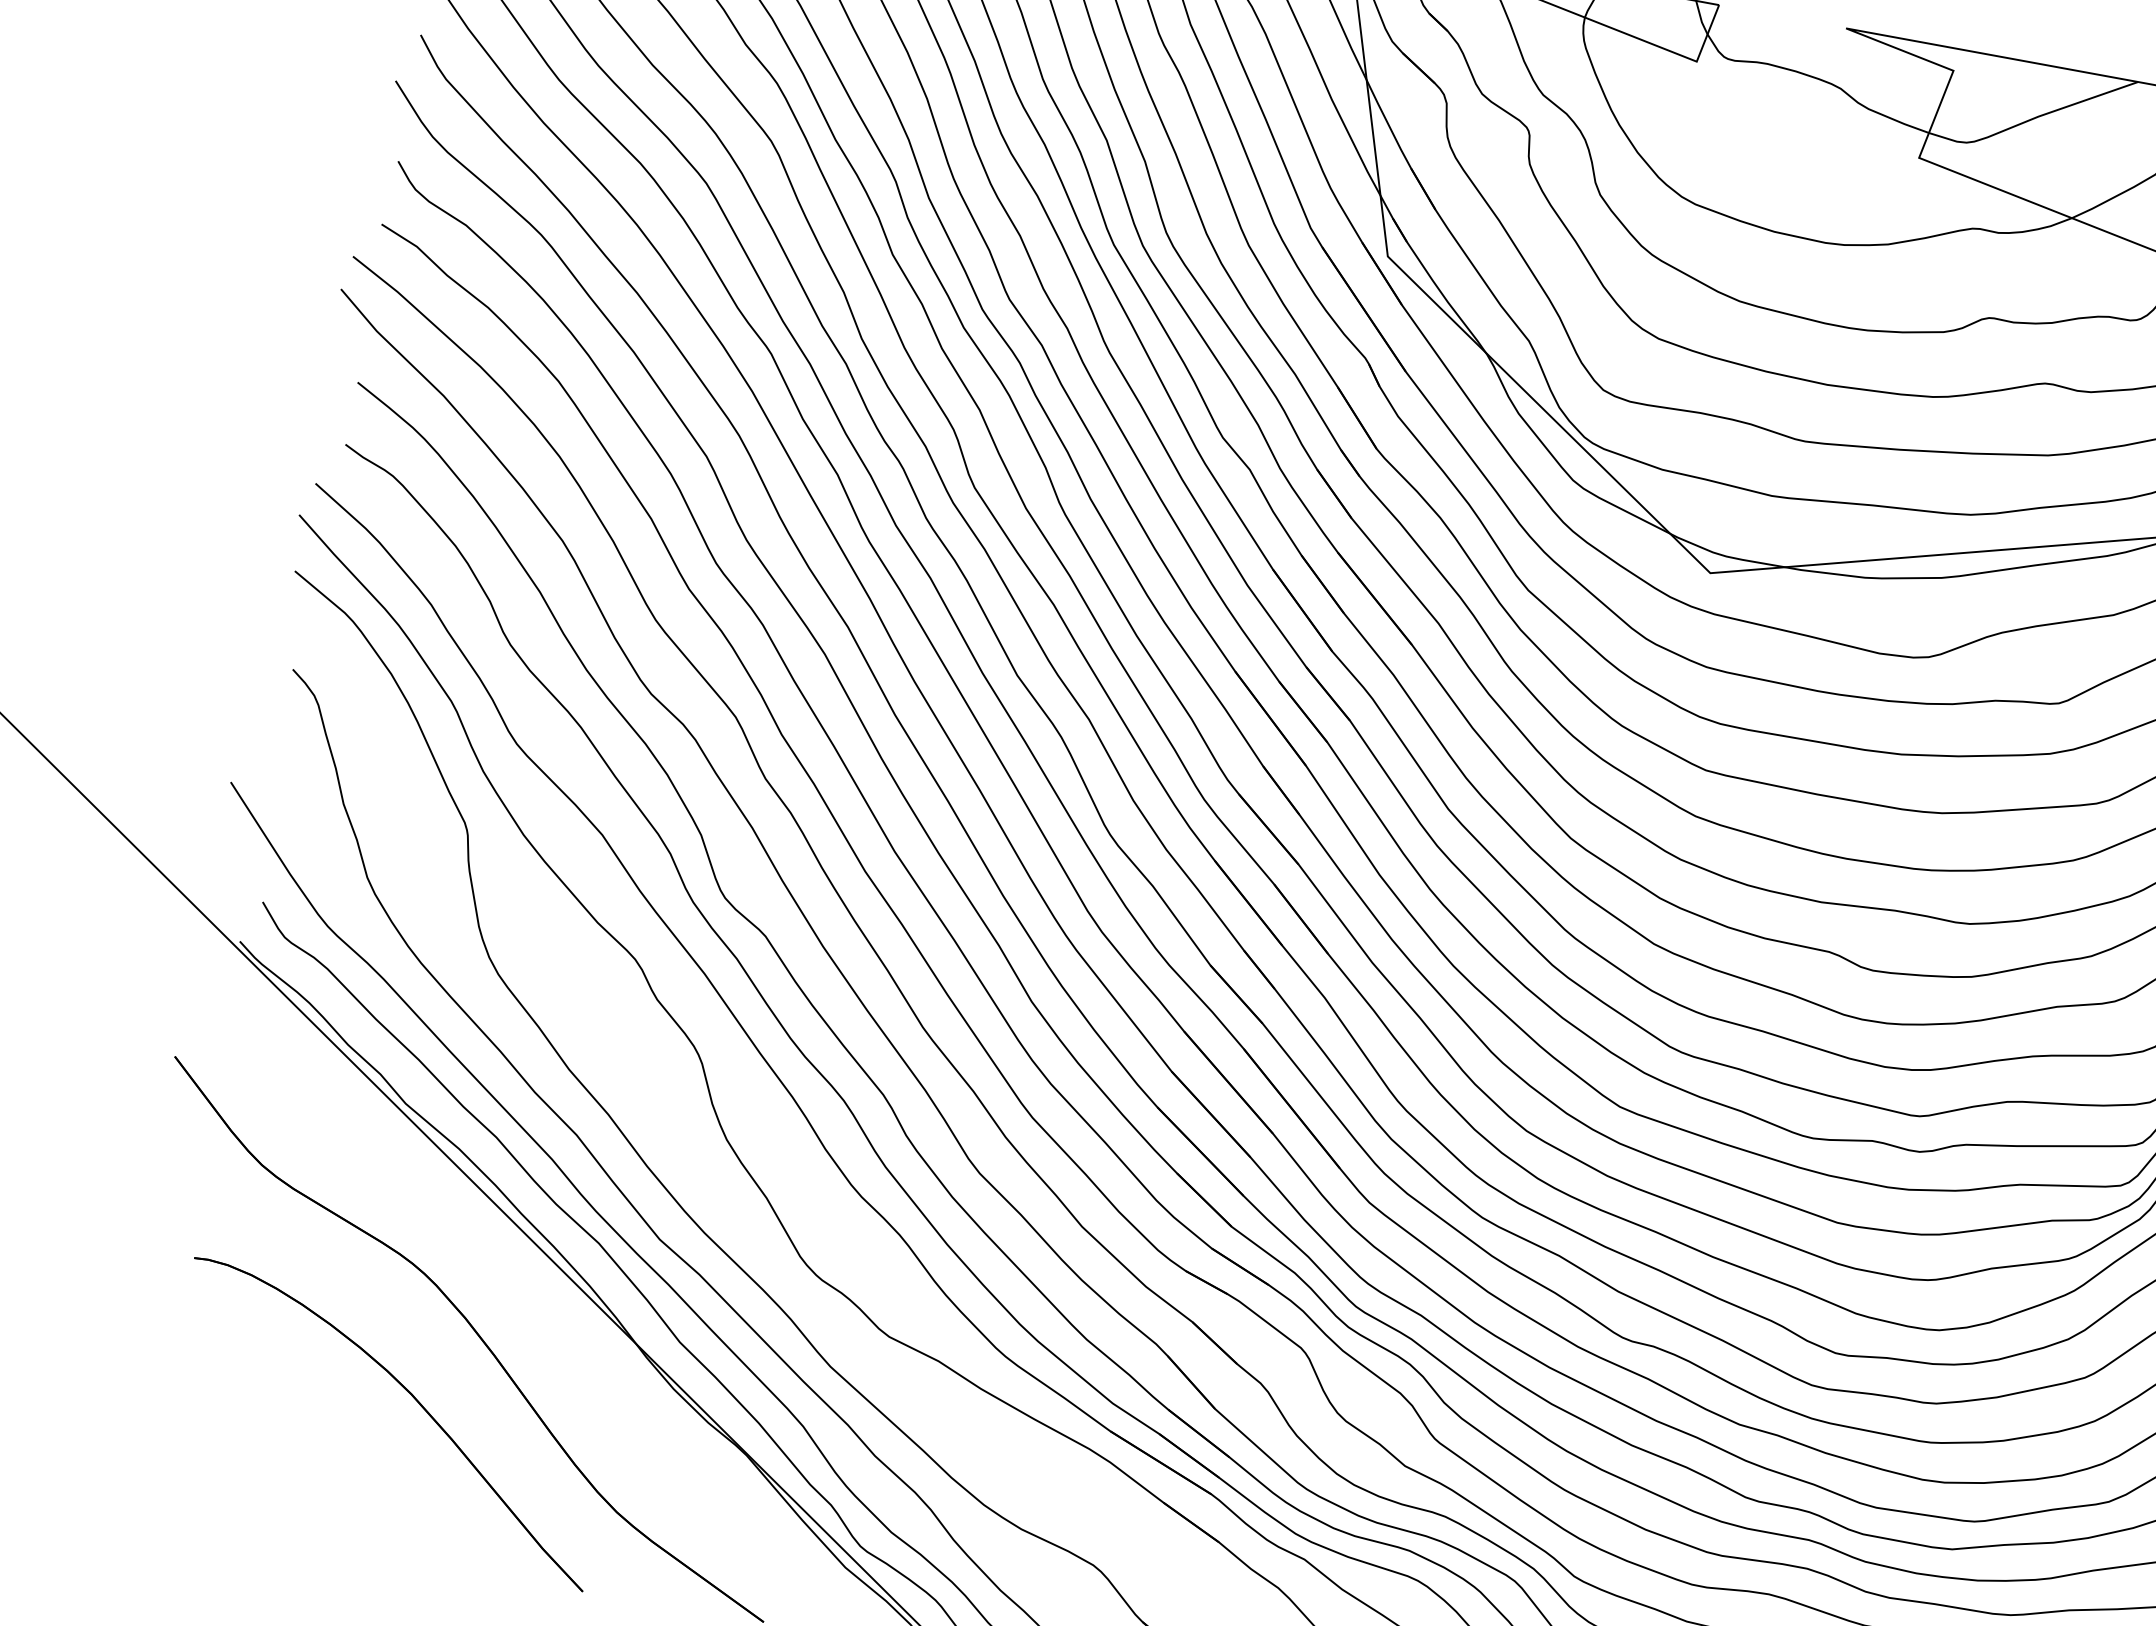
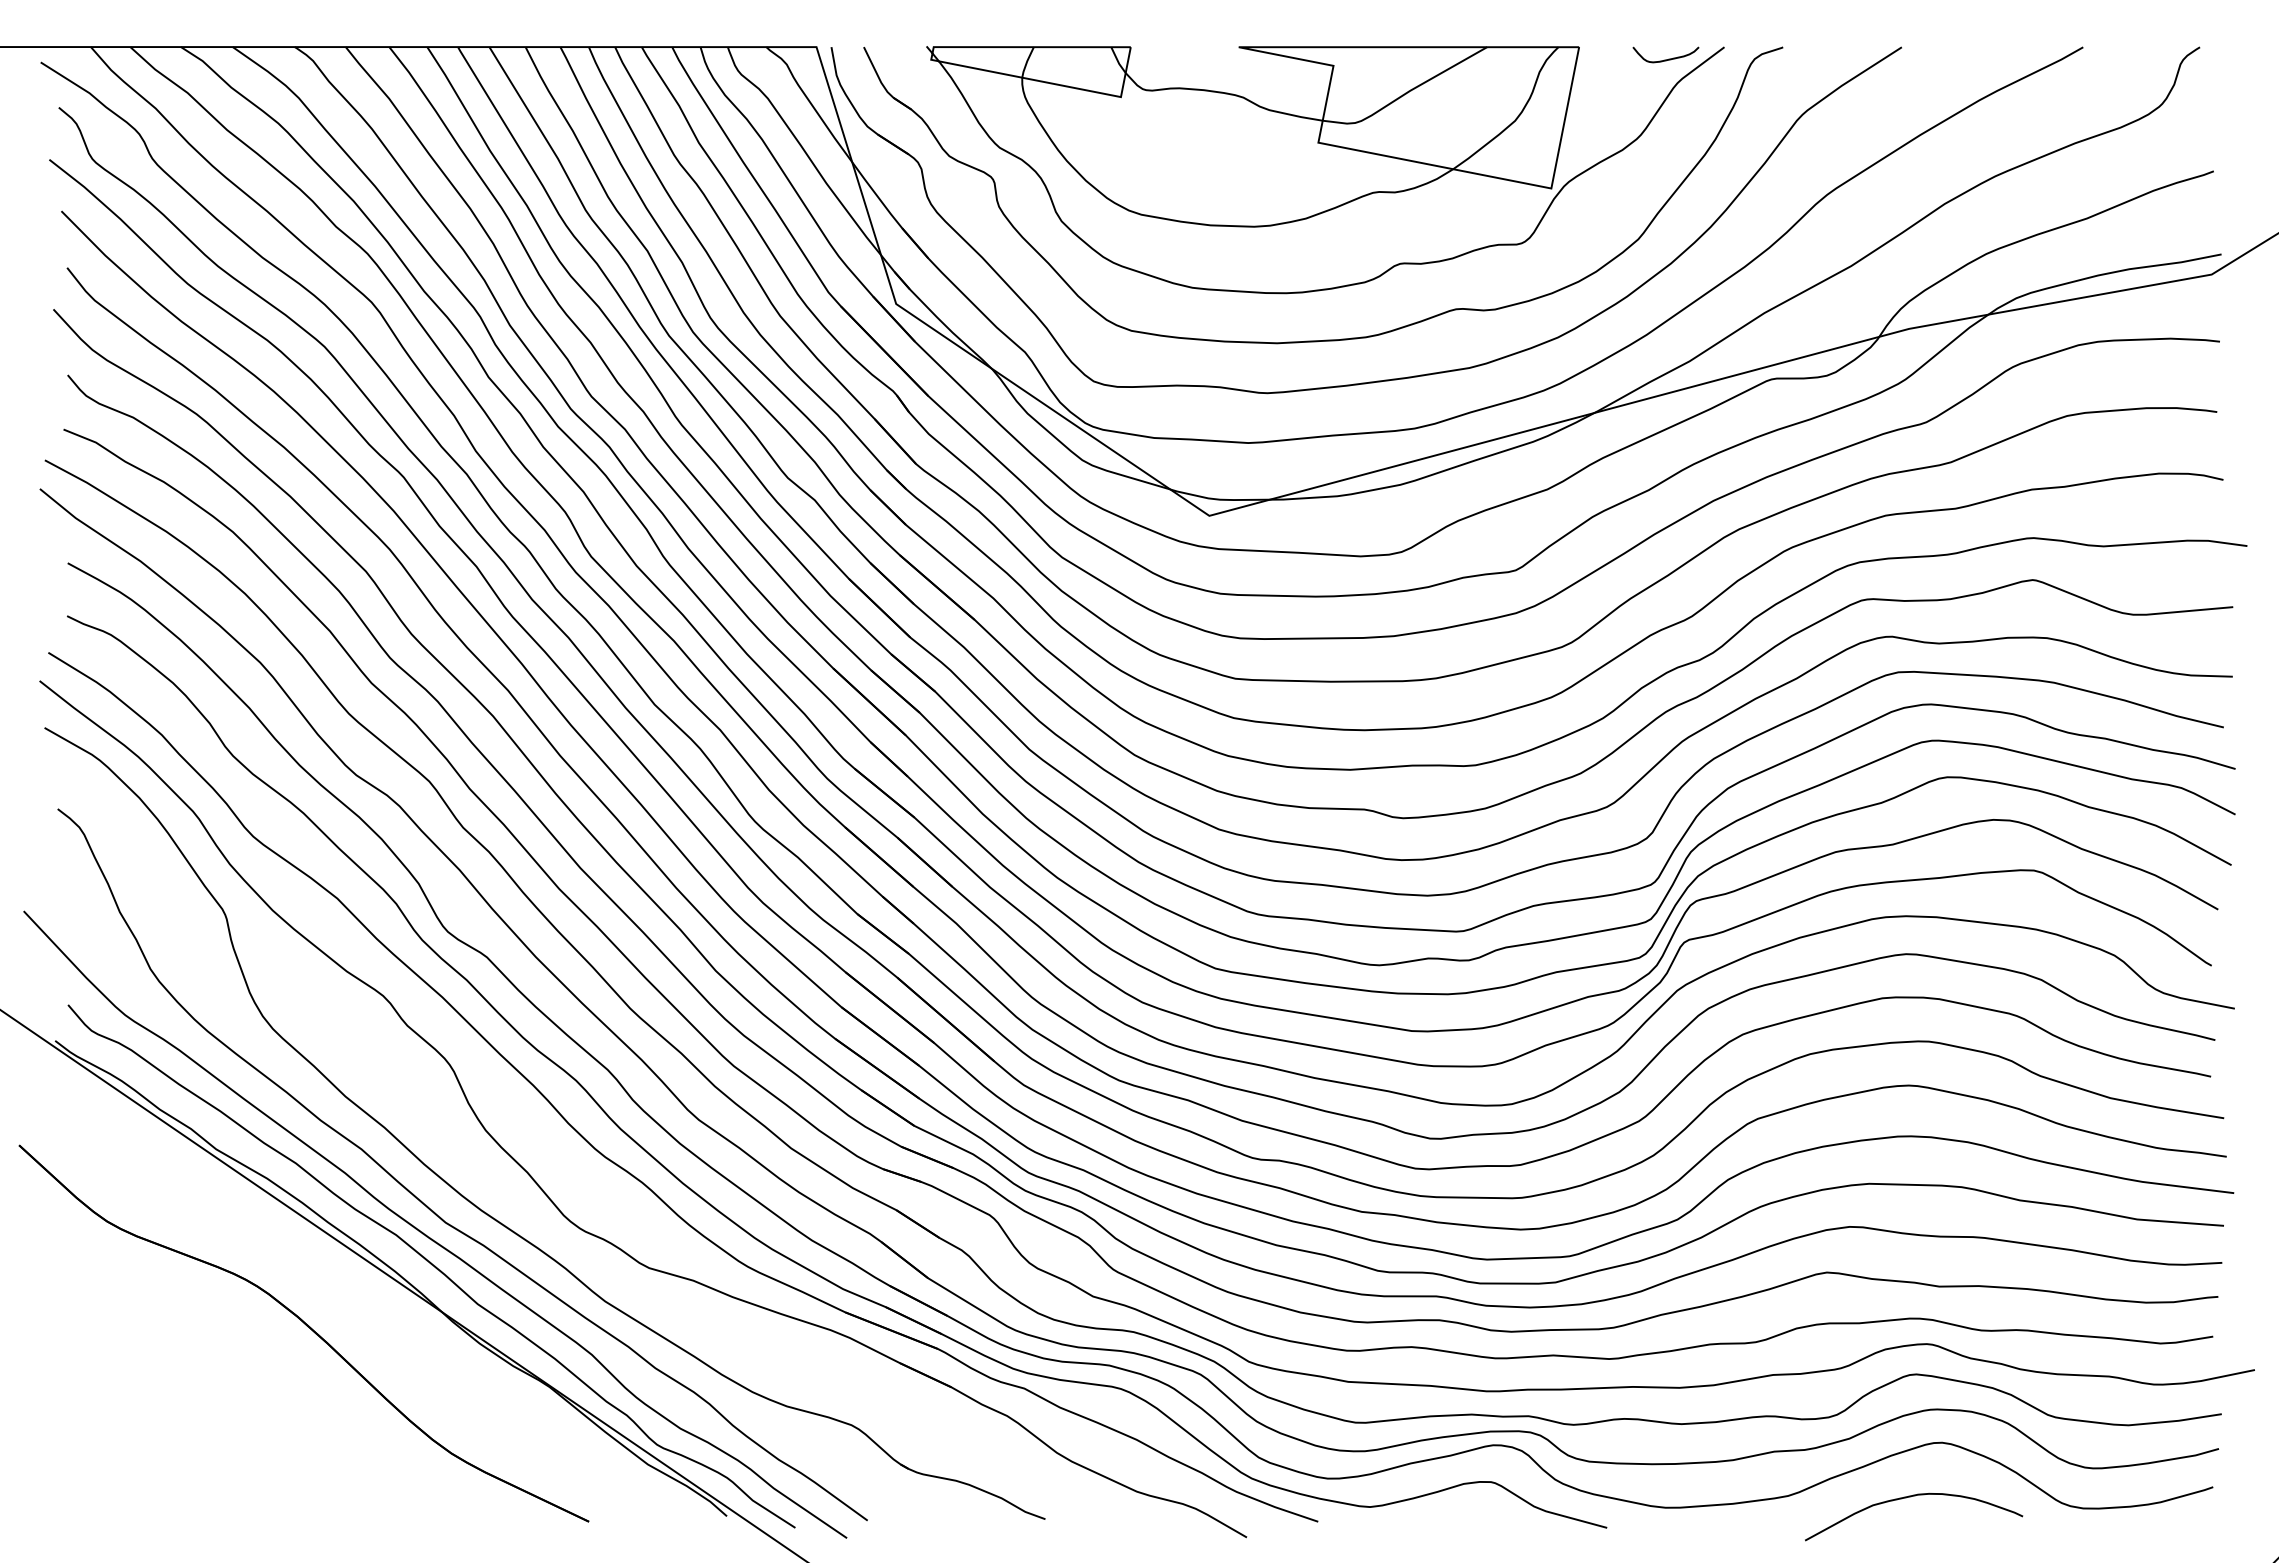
part: (412, 1398) -> (266, 1390), removed

